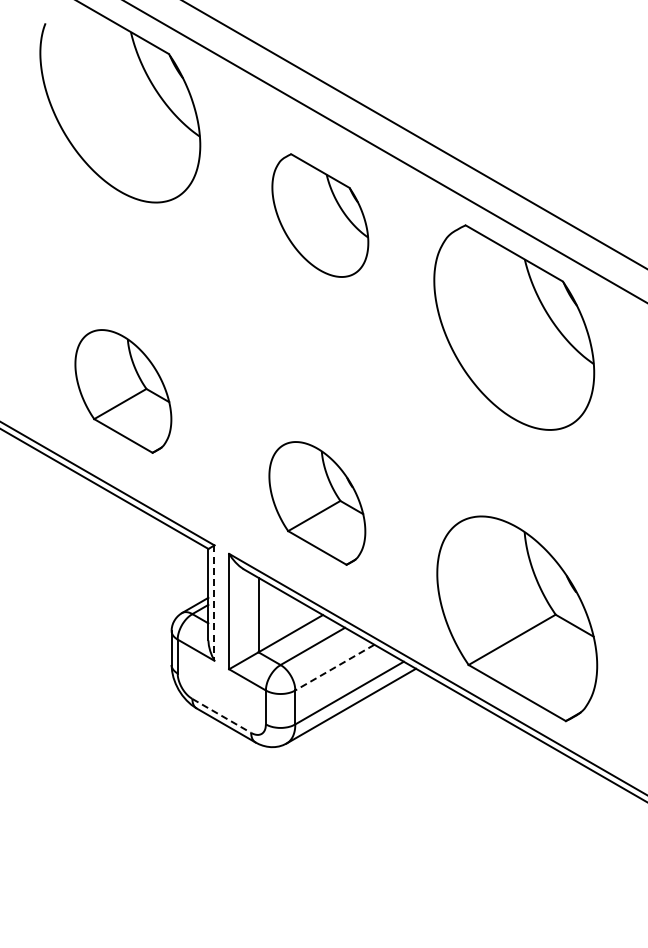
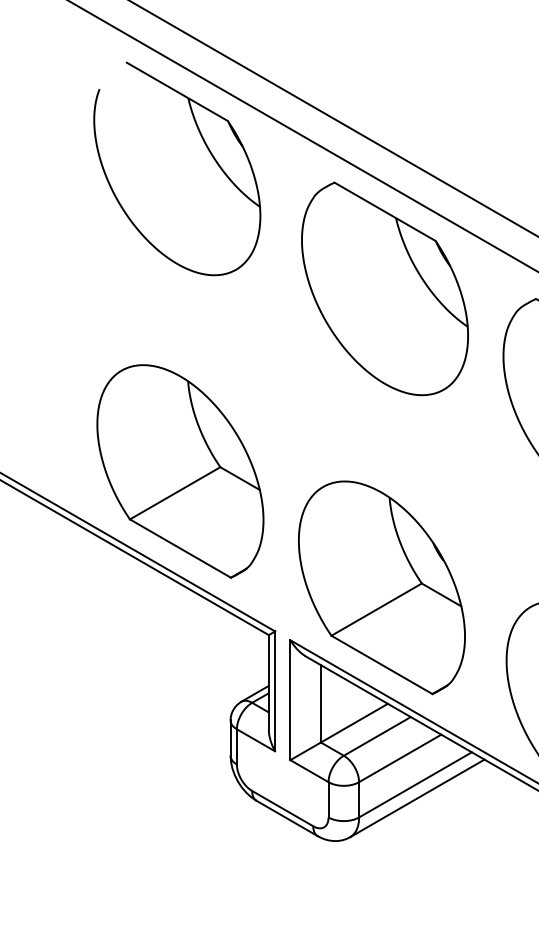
part: (320, 215) -> (385, 288), size x1.67
part: (123, 391) -> (180, 471), size x1.67
part: (317, 503) -> (382, 587), size x1.67
line: (214, 603) -> (275, 691), dashed -> solid
line: (334, 667) -> (399, 758), dashed -> solid
line: (221, 715) -> (282, 808), dashed -> solid

